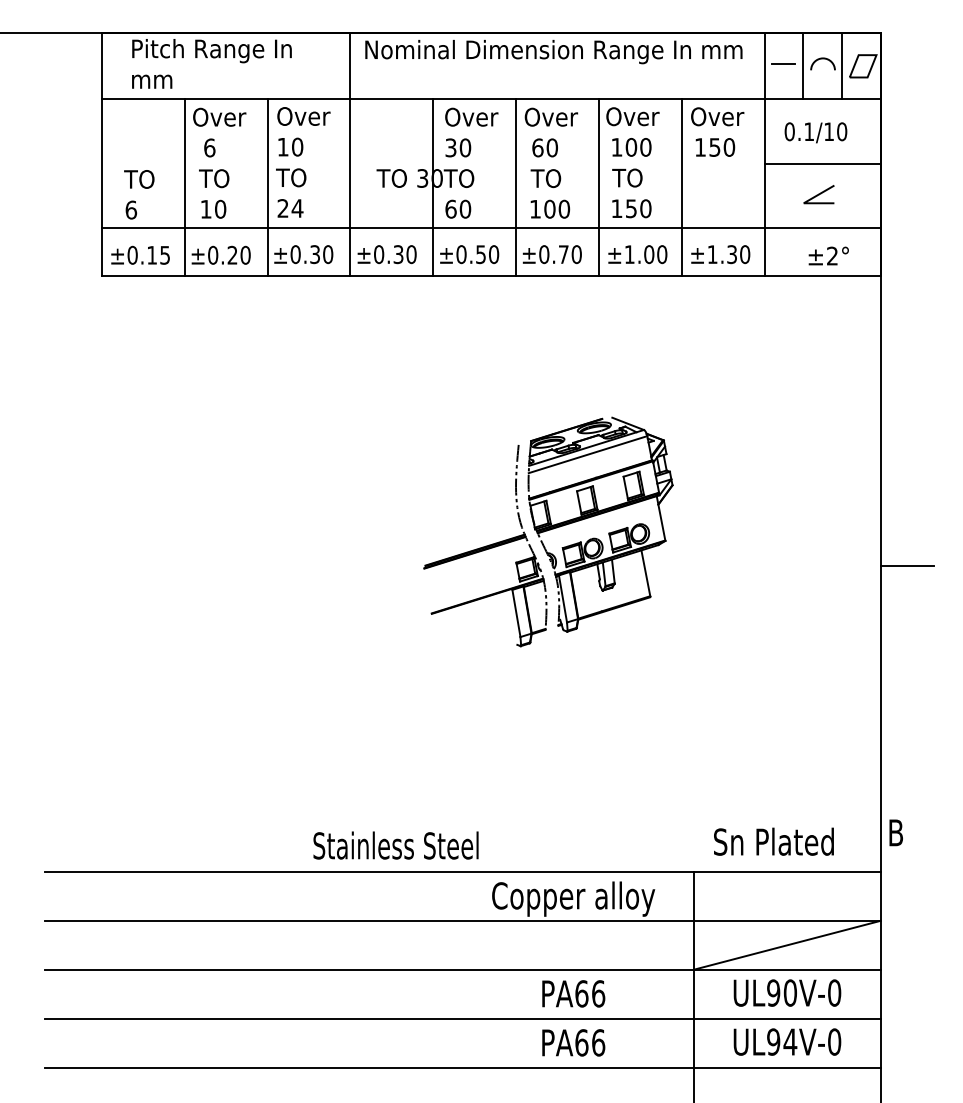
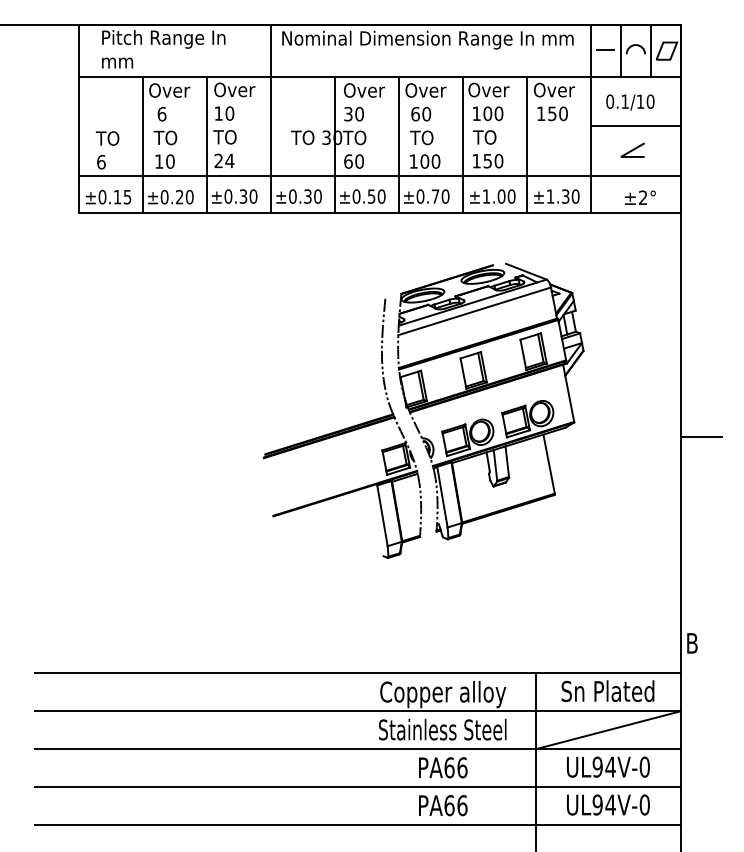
part: (548, 531) -> (423, 410), size x1.67
text: (773, 841) -> (607, 691), moved
text: (395, 845) -> (442, 729), moved
text: (790, 992) -> (610, 766), UL90V-0 -> UL94V-0

